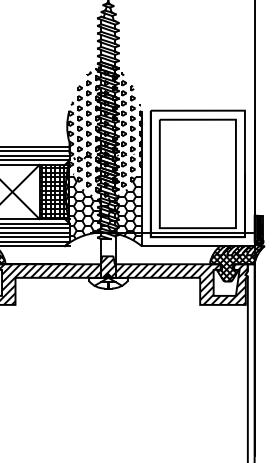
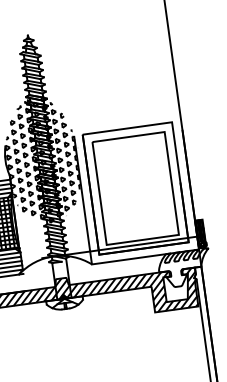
hatch: (103, 199) -> (49, 225), removed
hatch: (236, 263) -> (184, 268), removed

